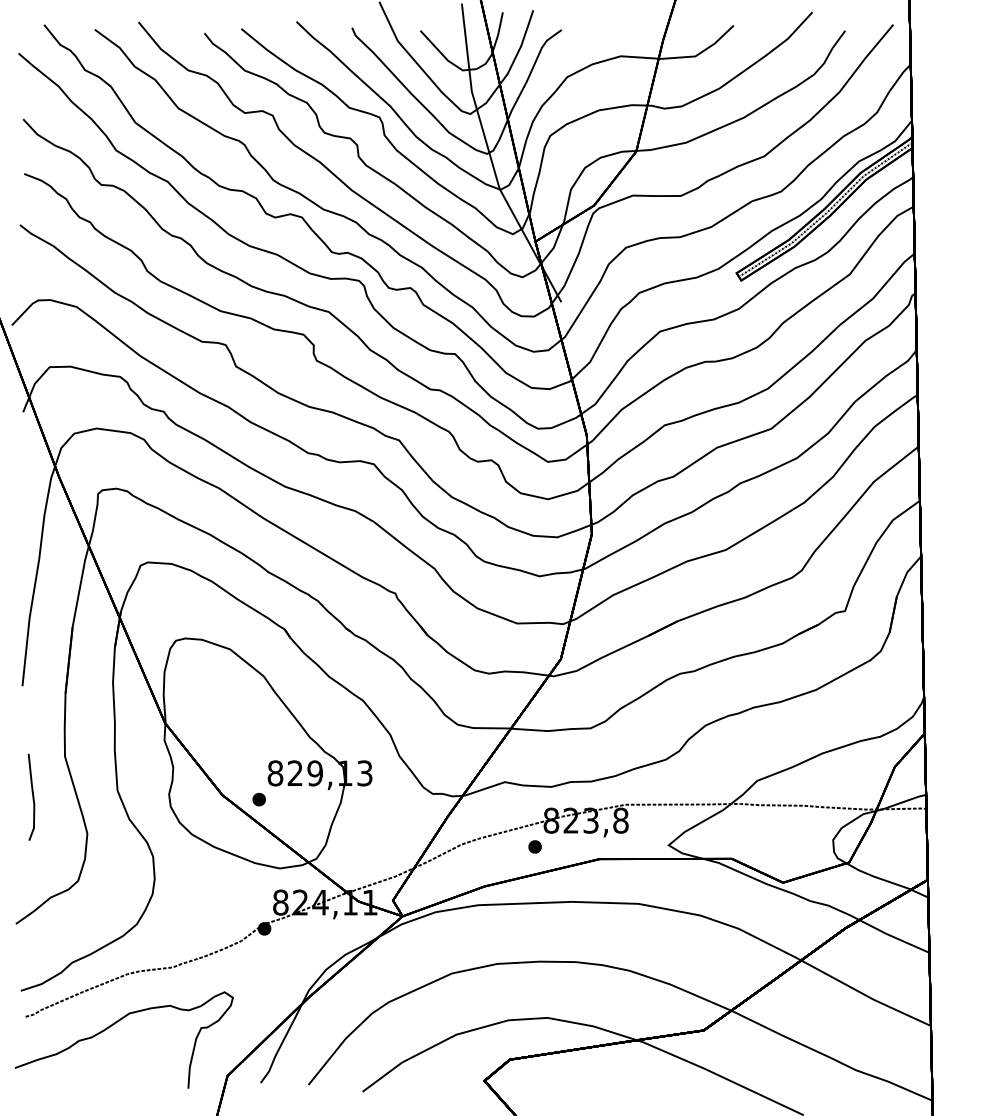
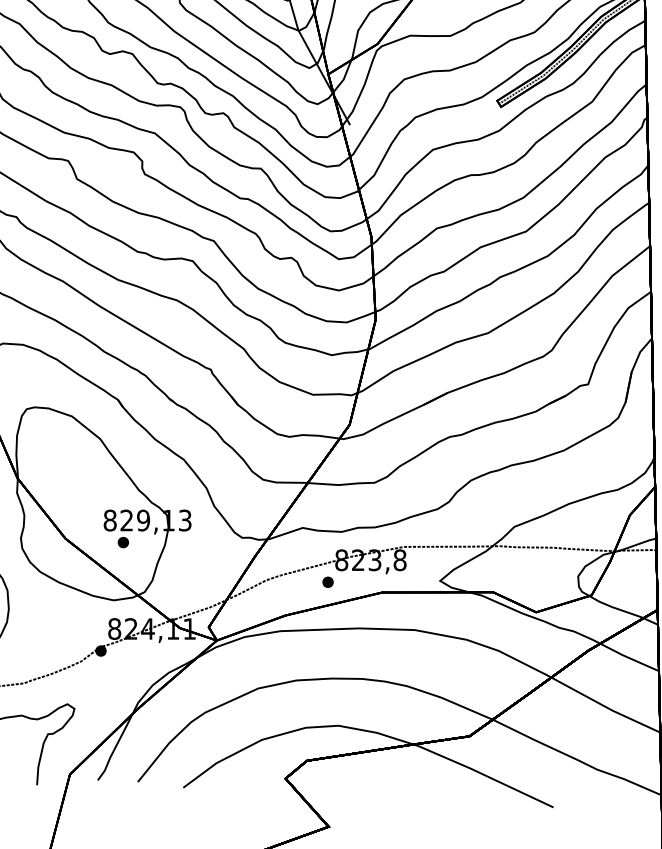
part: (258, 799) -> (122, 542), moved

